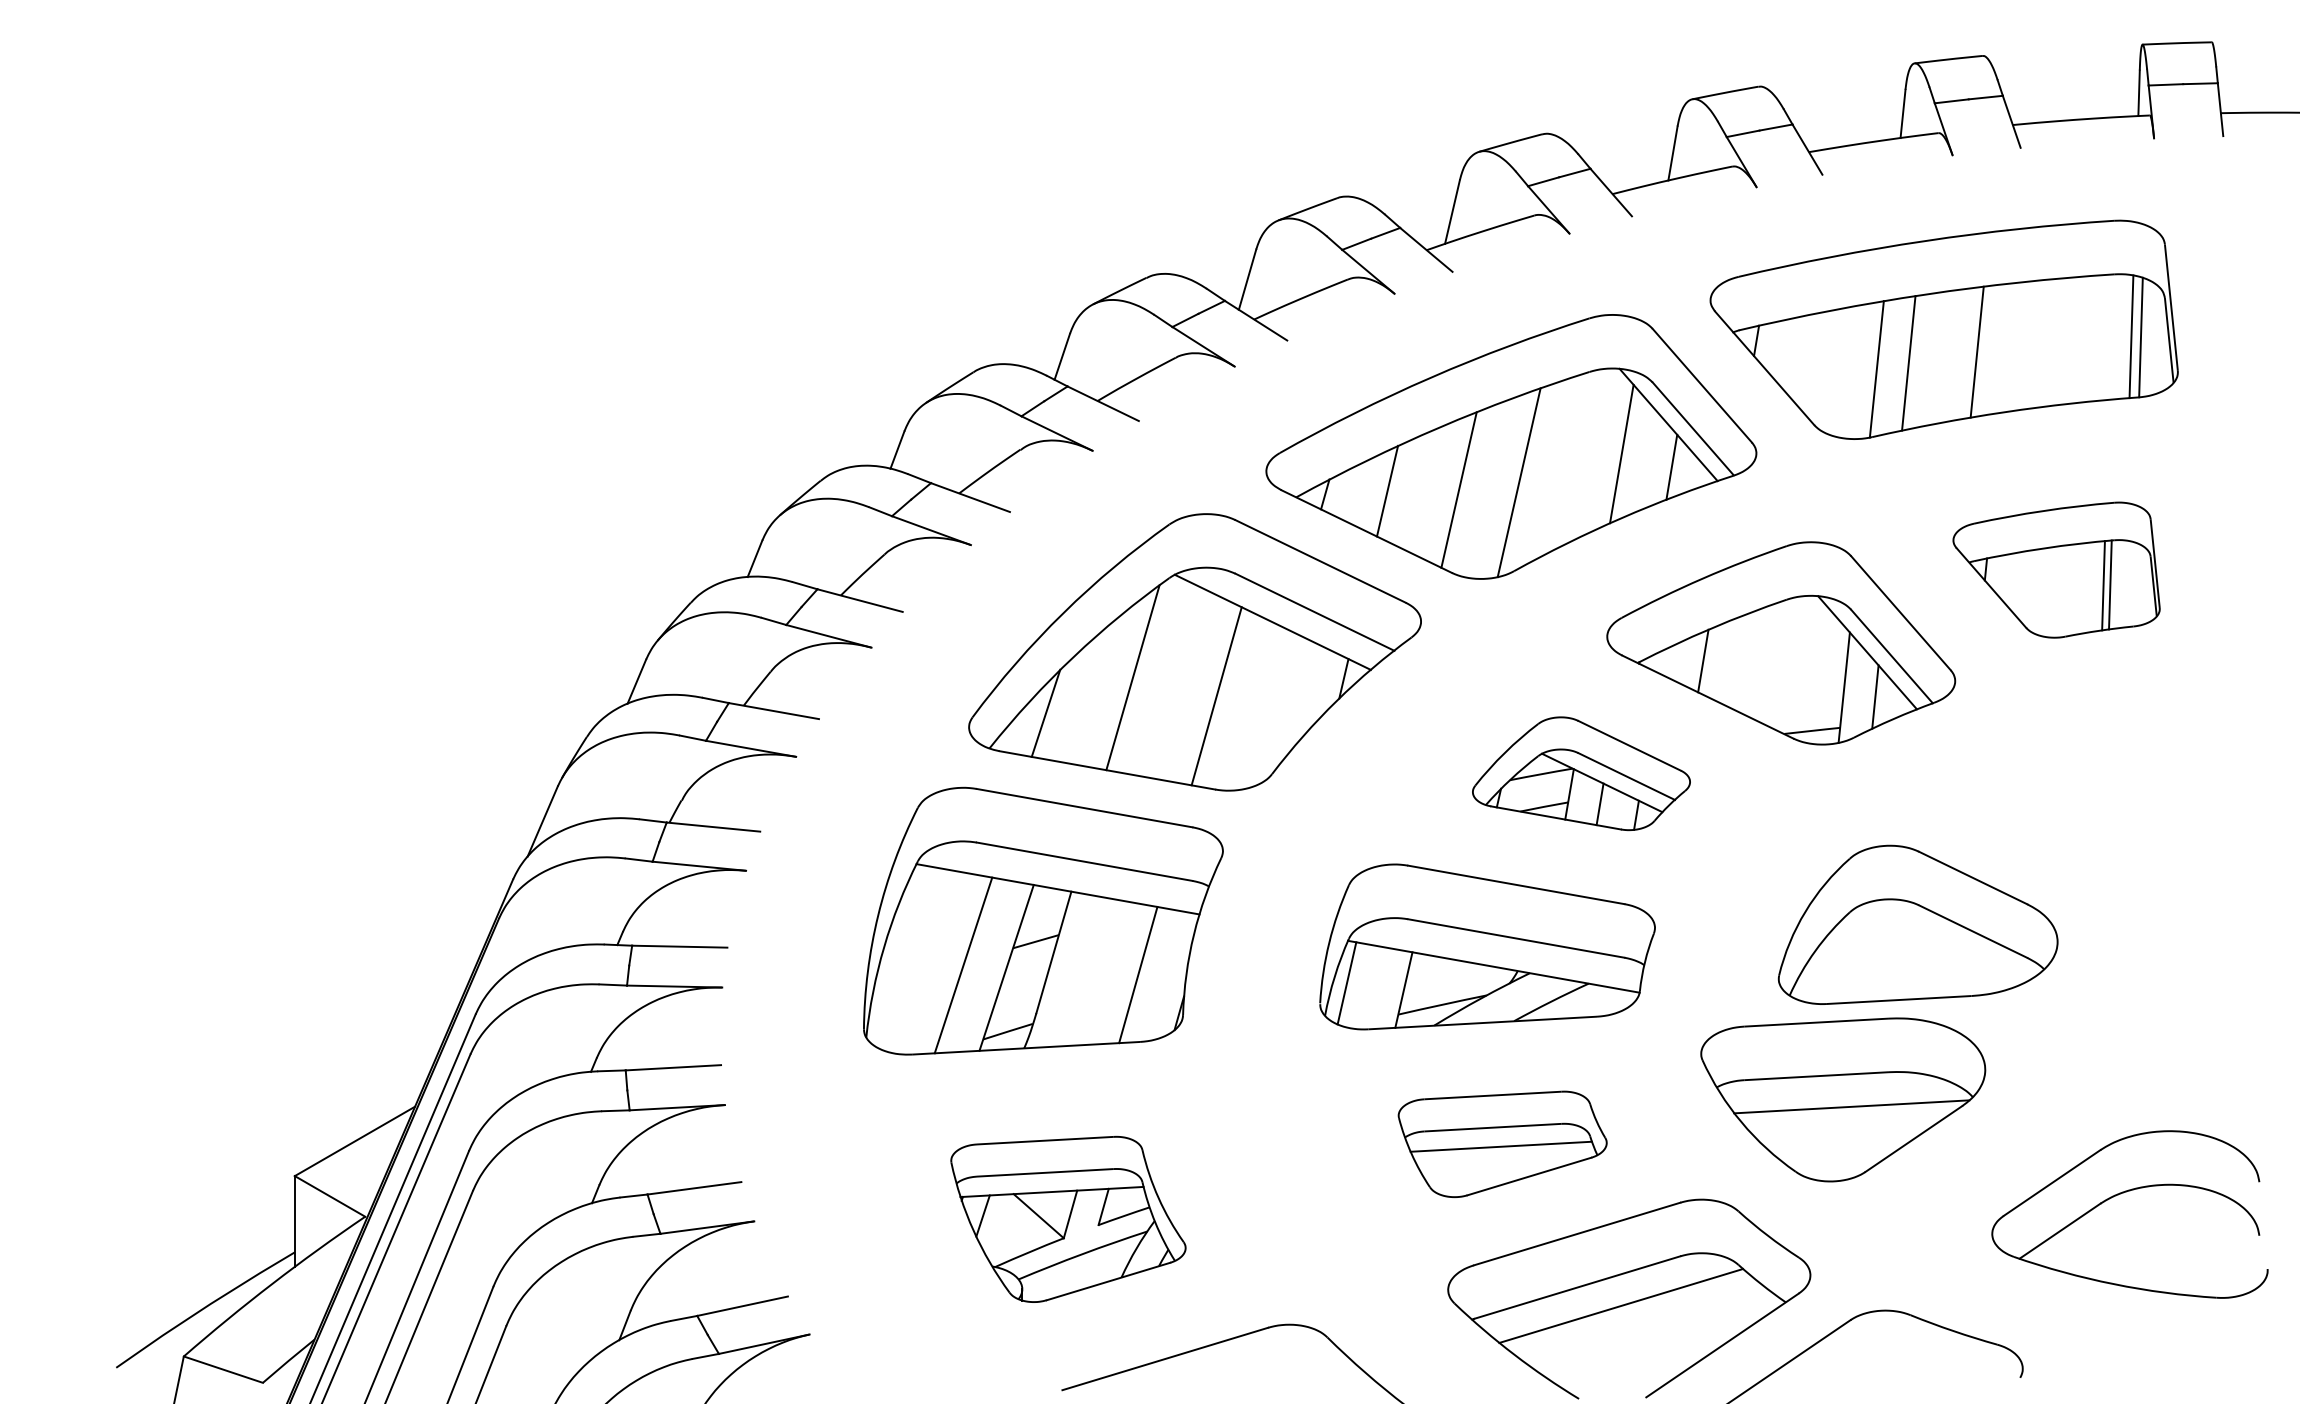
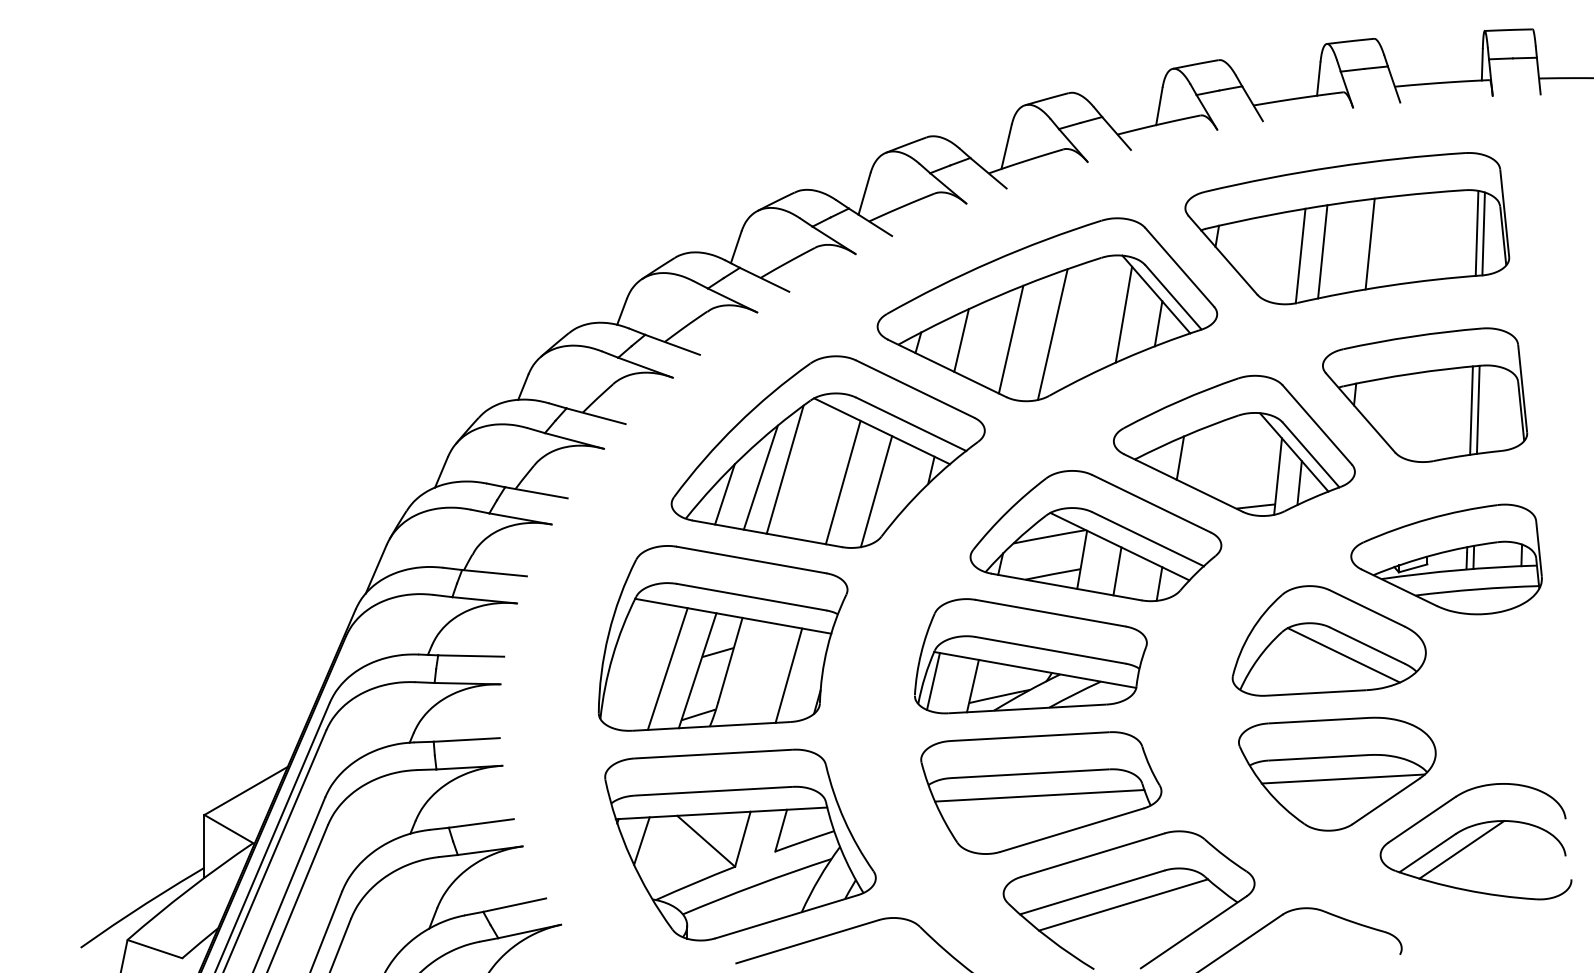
part: (2057, 569) -> (1425, 394), size x1.43
line: (1097, 689) -> (760, 477), added
line: (1264, 709) -> (876, 491), added
part: (1580, 774) -> (1095, 536), size x1.67
part: (2087, 807) -> (1446, 559), added
line: (1938, 945) -> (1343, 655), added
part: (1843, 1098) -> (1337, 773), moved
part: (1502, 1143) -> (1041, 792), size x1.67
part: (1068, 1218) -> (740, 844), size x1.67
line: (2109, 1225) -> (1461, 849), added

